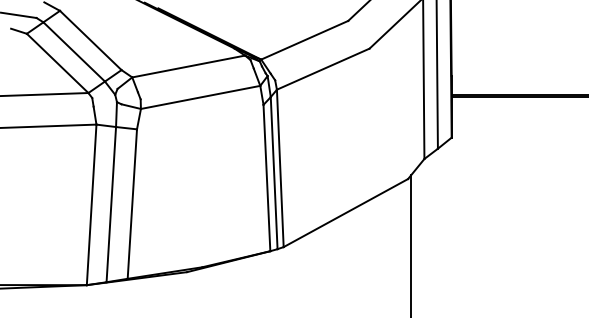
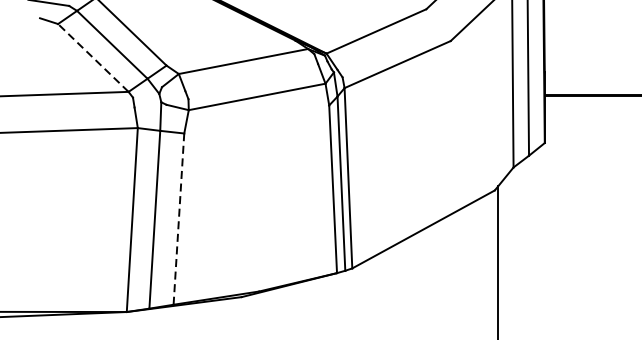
line: (57, 63) -> (93, 58), solid -> dashed
line: (132, 204) -> (179, 219), solid -> dashed

